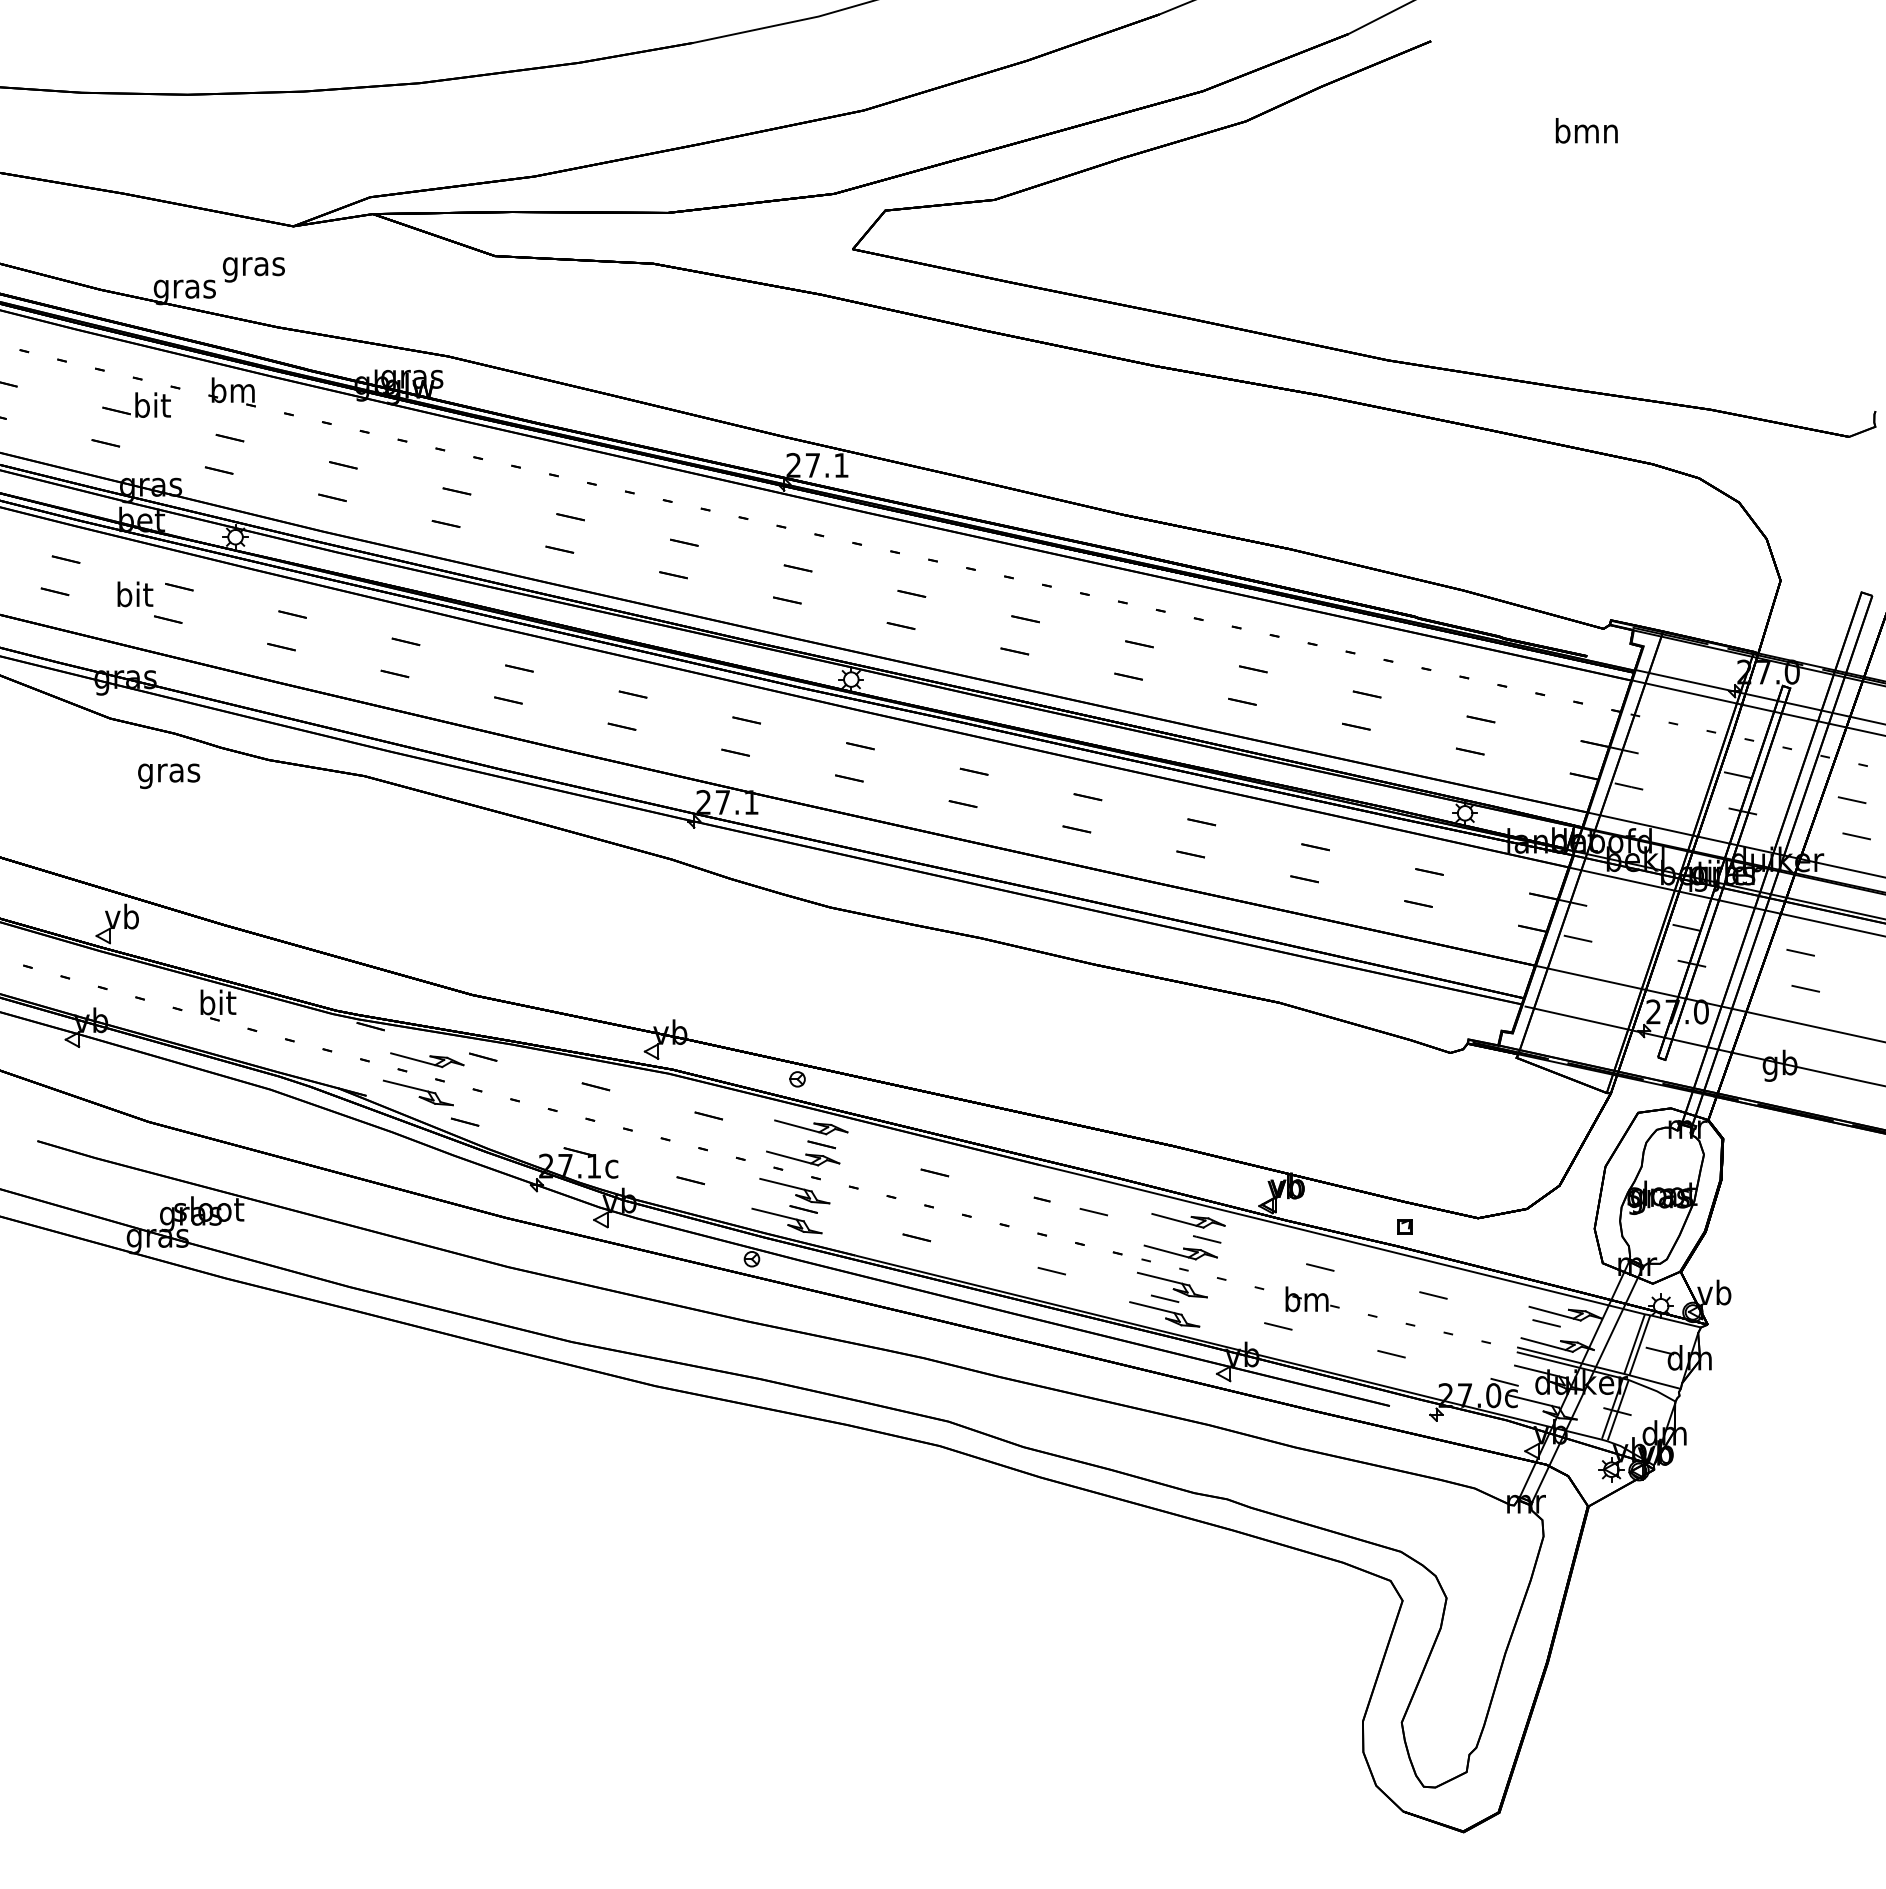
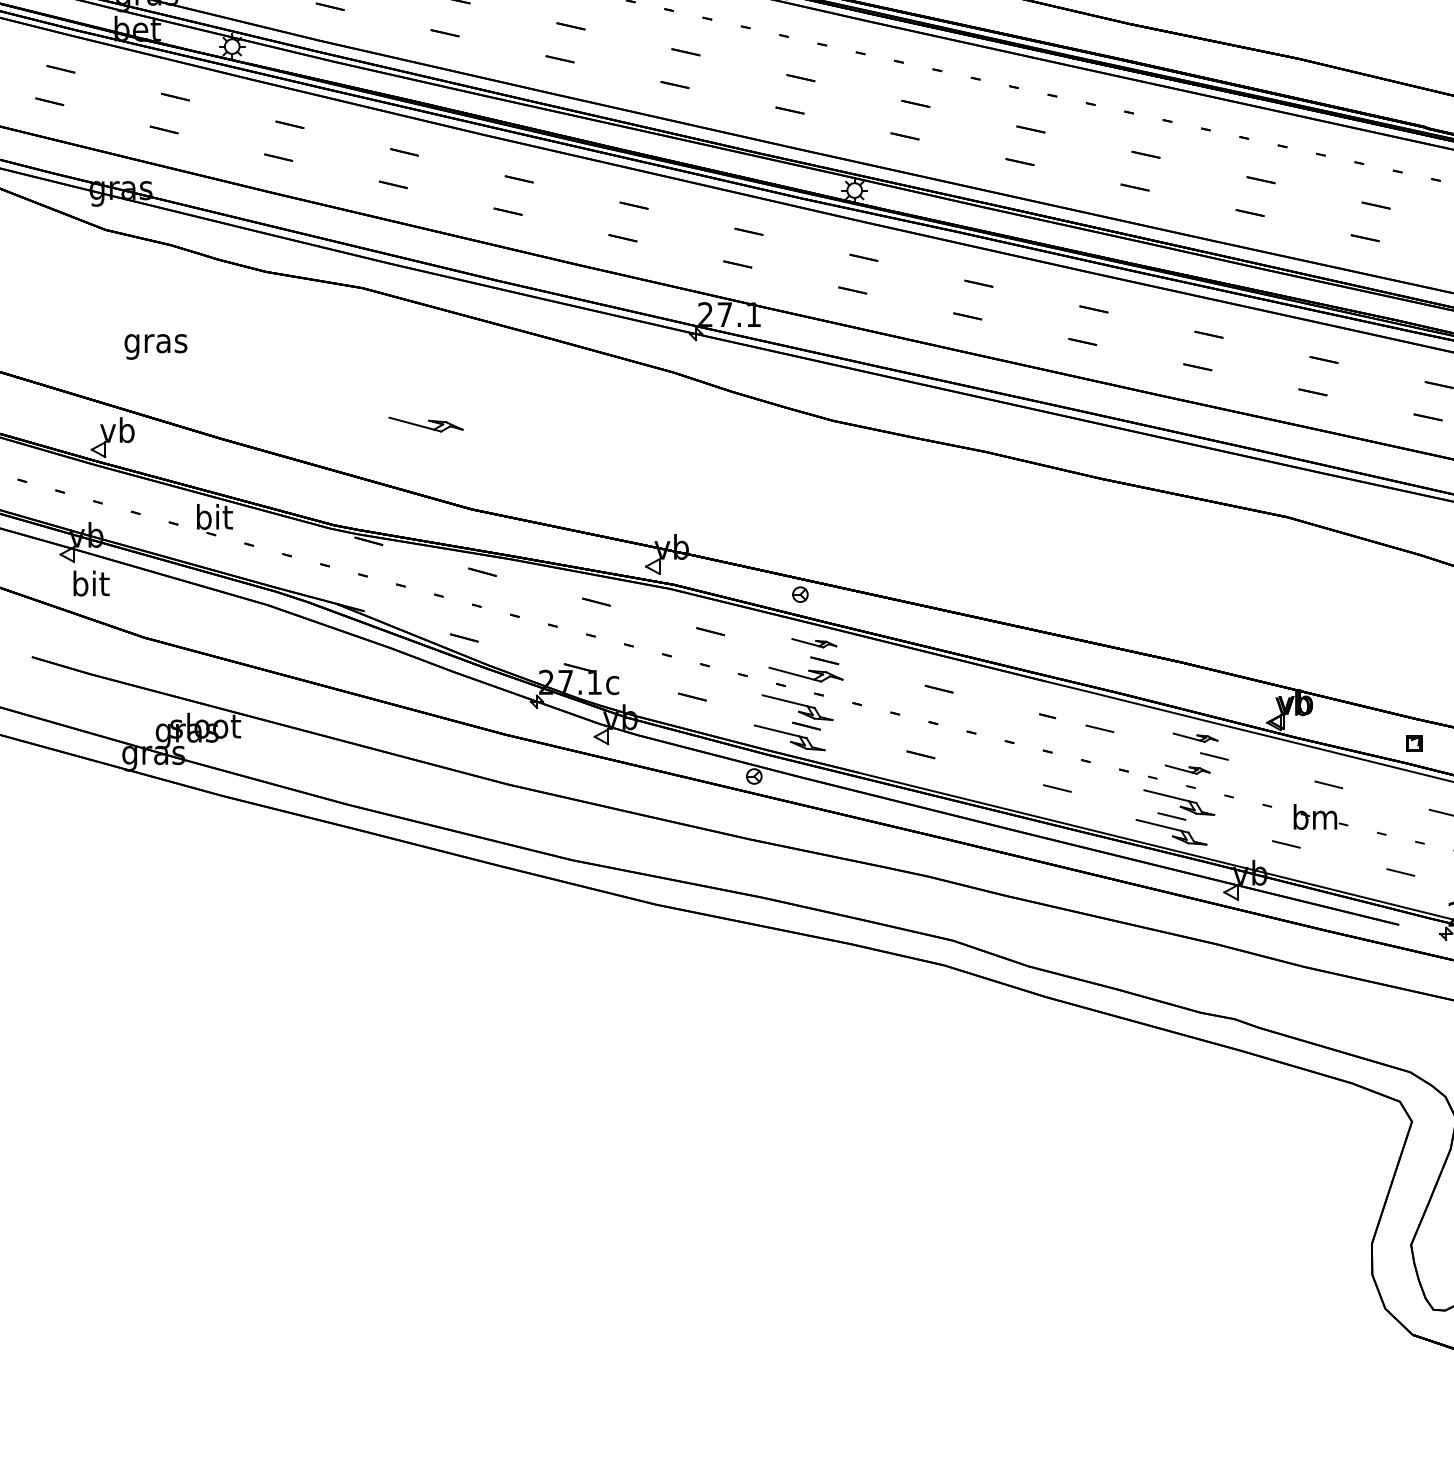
text: (135, 594) -> (91, 583), moved
text: (169, 776) -> (156, 347), moved
part: (427, 1060) -> (426, 424), moved
part: (417, 1092) -> (416, 607), removed
part: (811, 1127) -> (814, 643), size x0.6
part: (1188, 1220) -> (1195, 737), size x0.6
part: (1180, 1252) -> (1187, 769), size x0.6

